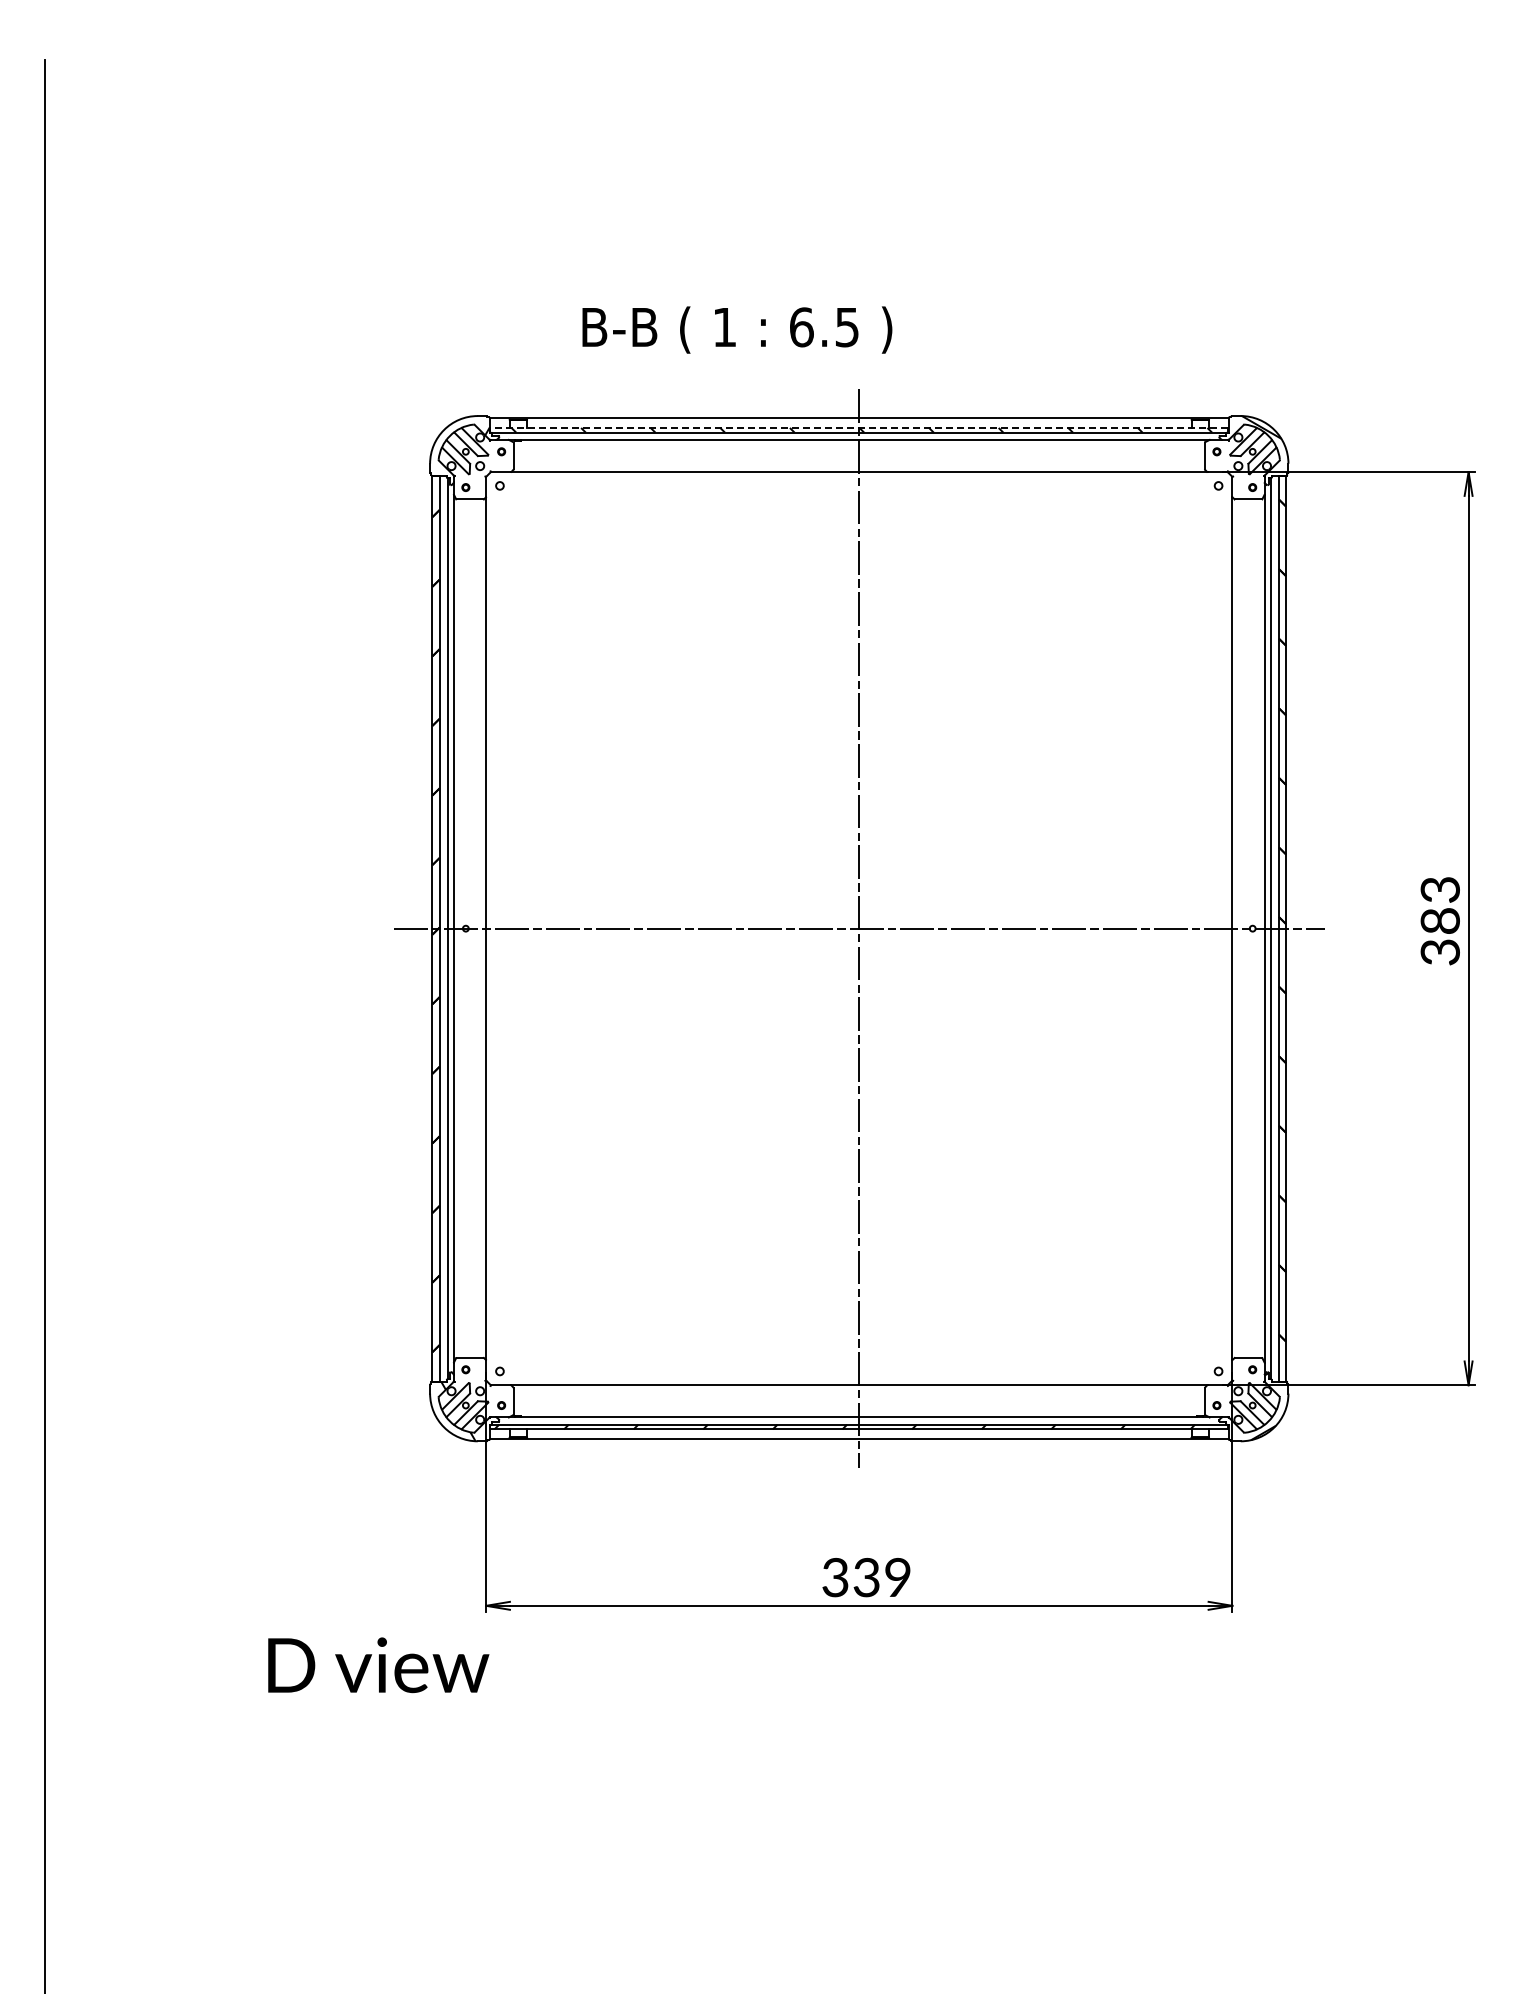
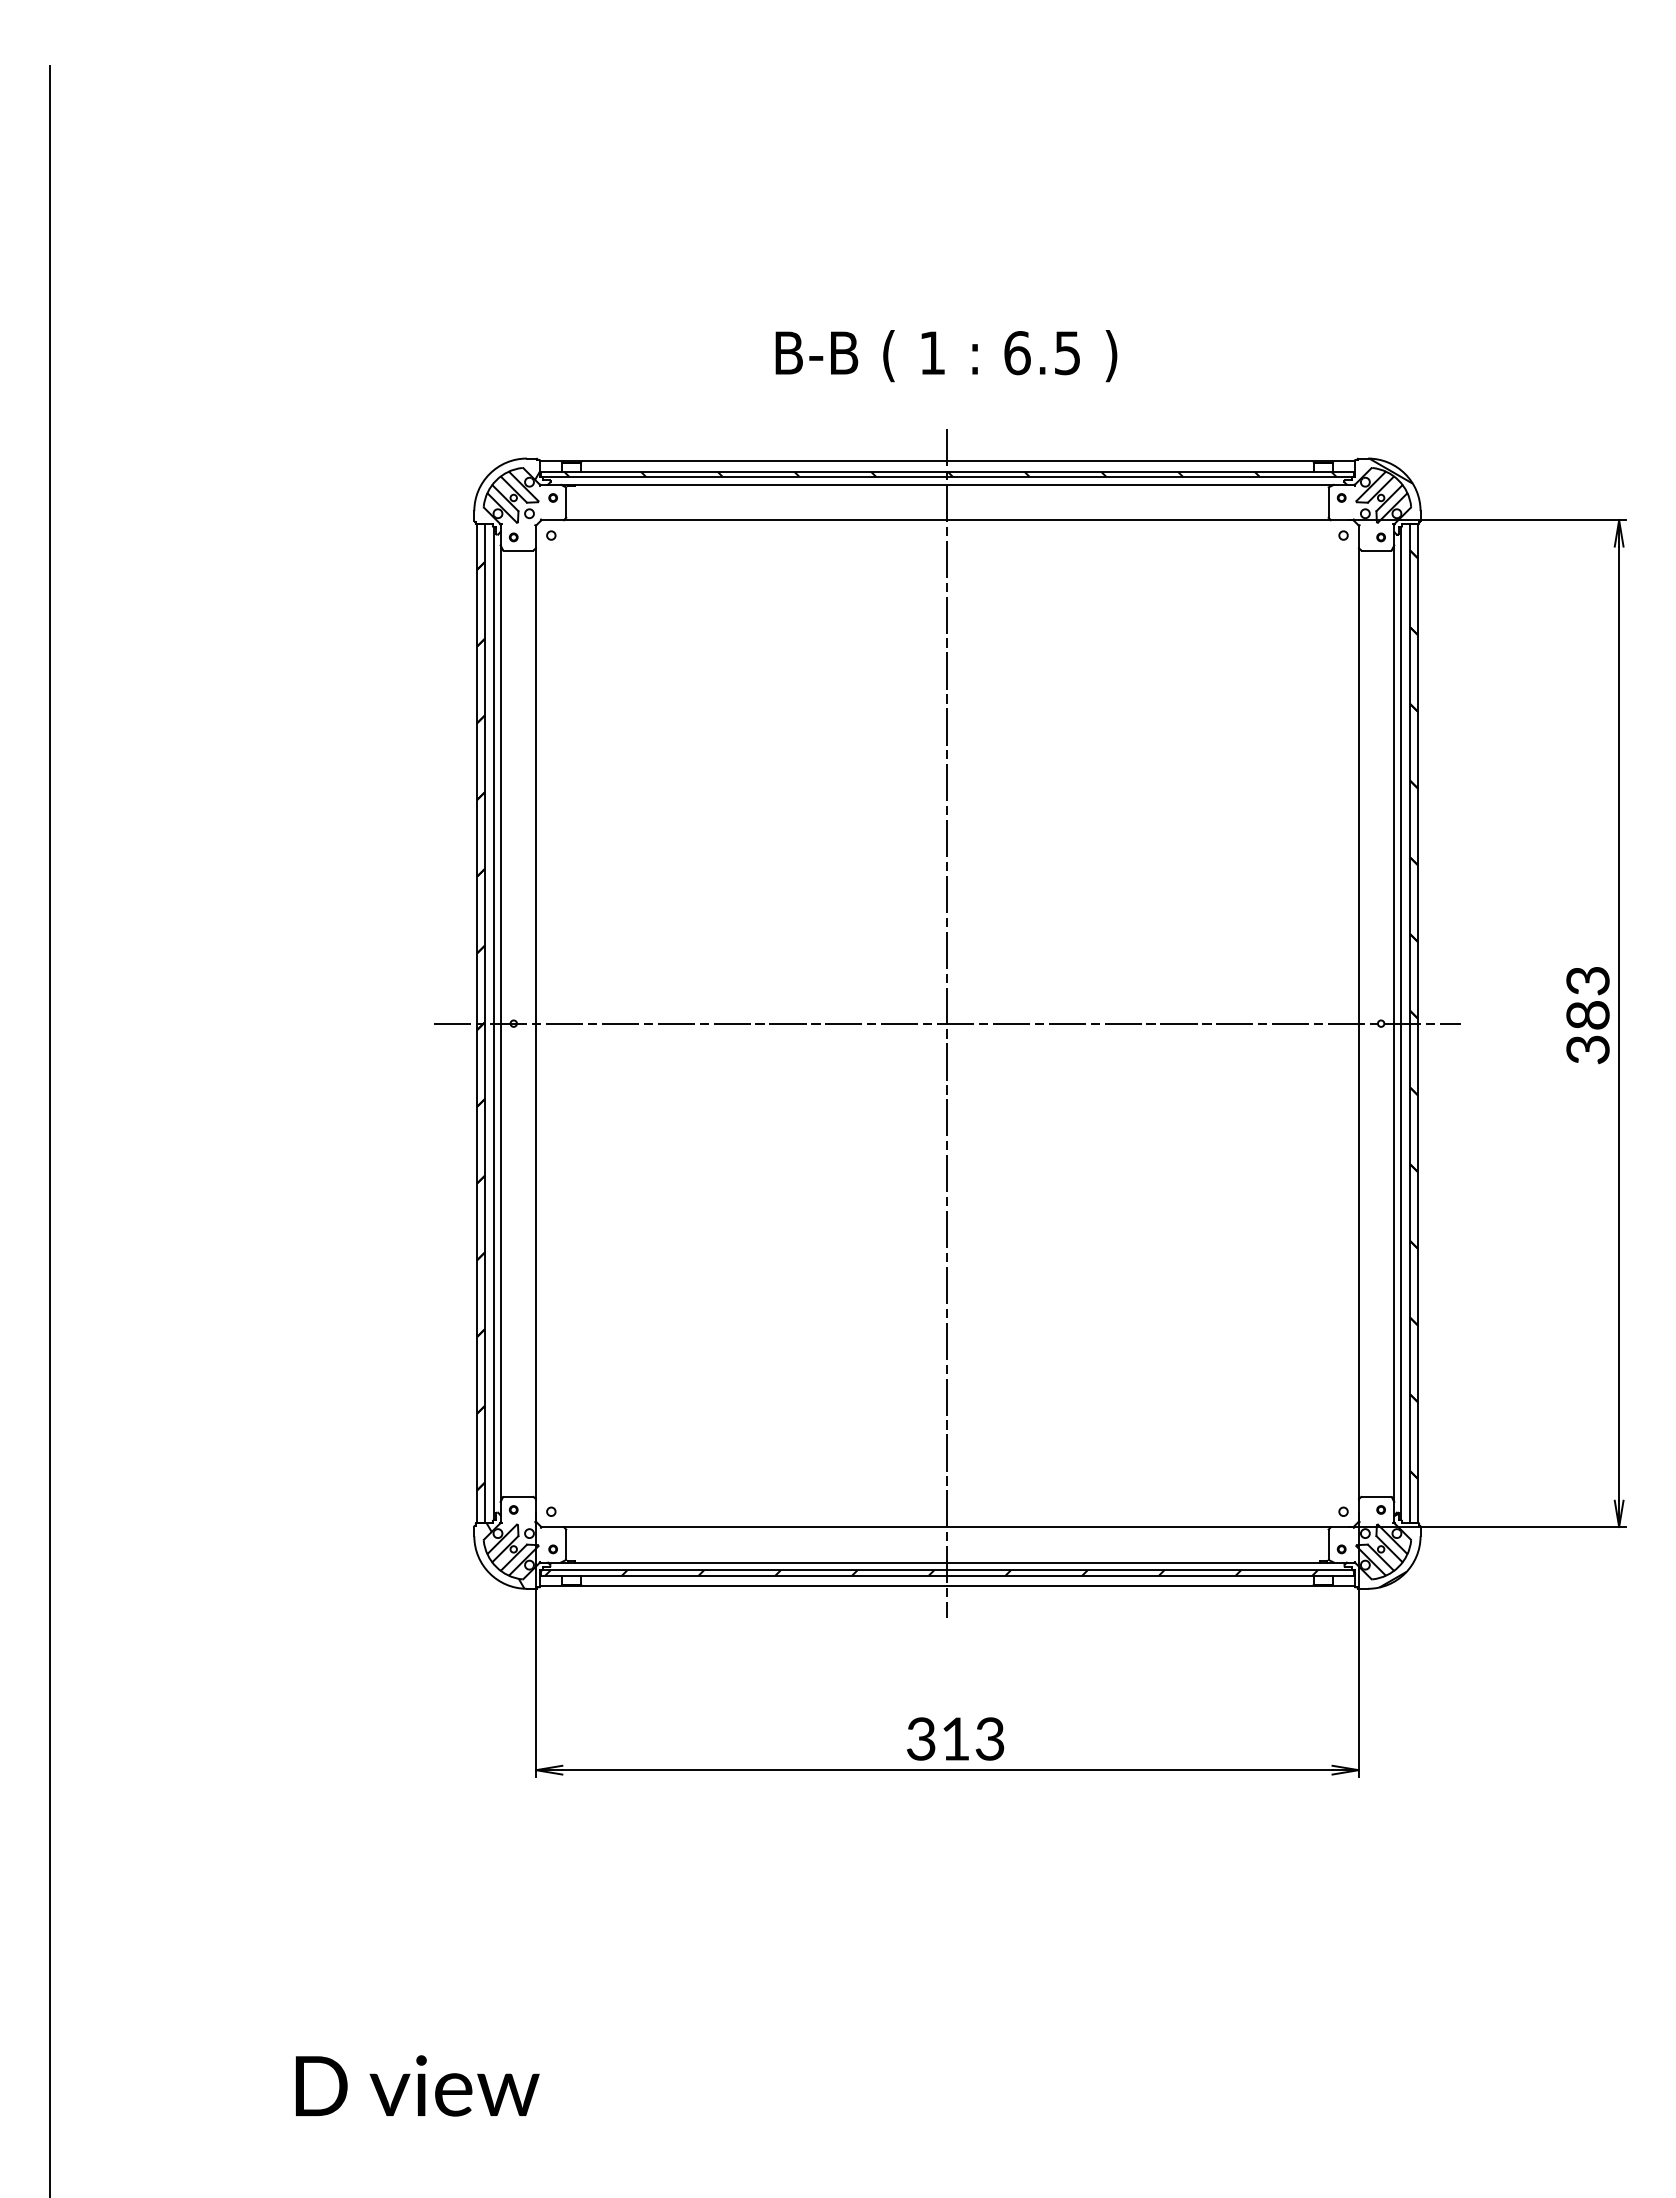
text: (737, 329) -> (946, 355), moved
line: (859, 427) -> (947, 471), dashed -> solid
text: (881, 1577) -> (971, 1738), 339 -> 313
text: (378, 1665) -> (417, 2086), moved

